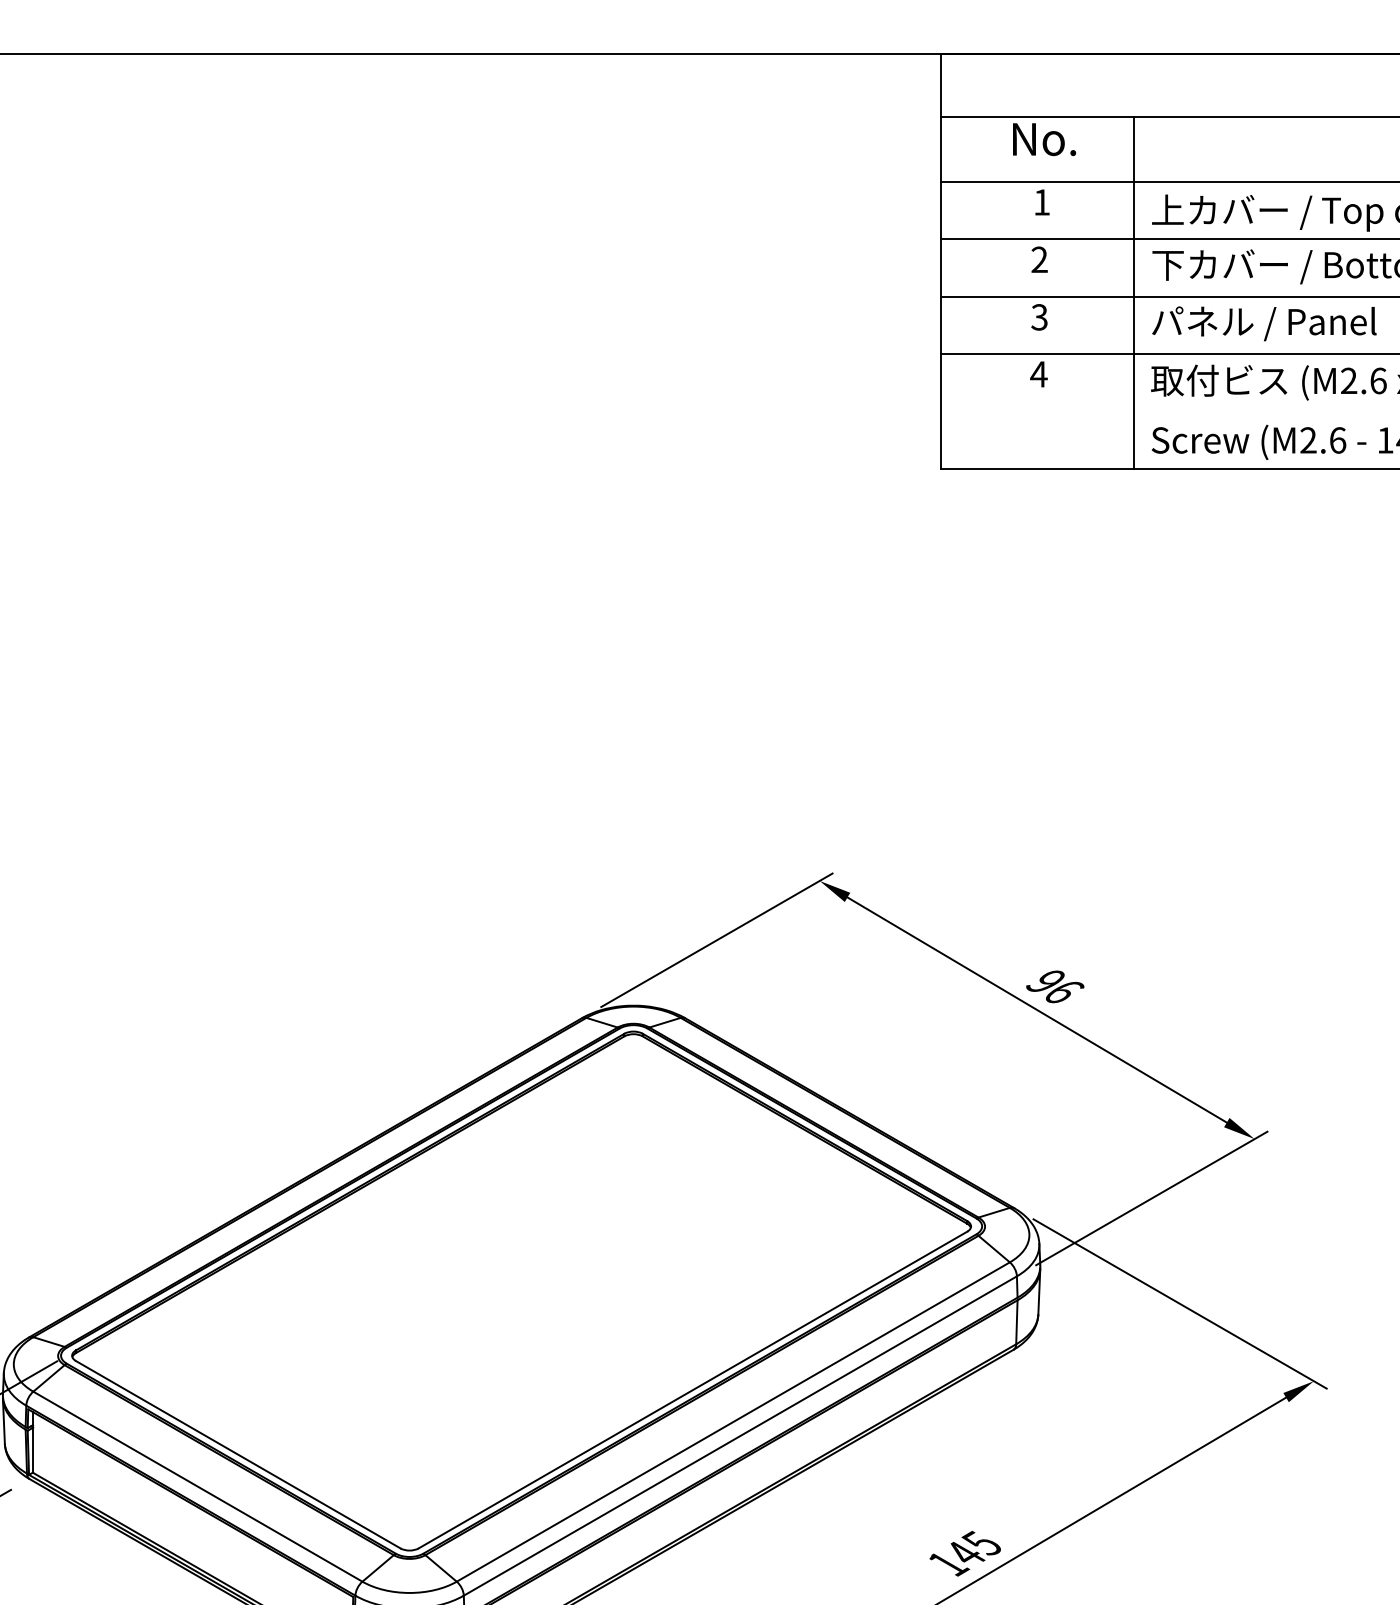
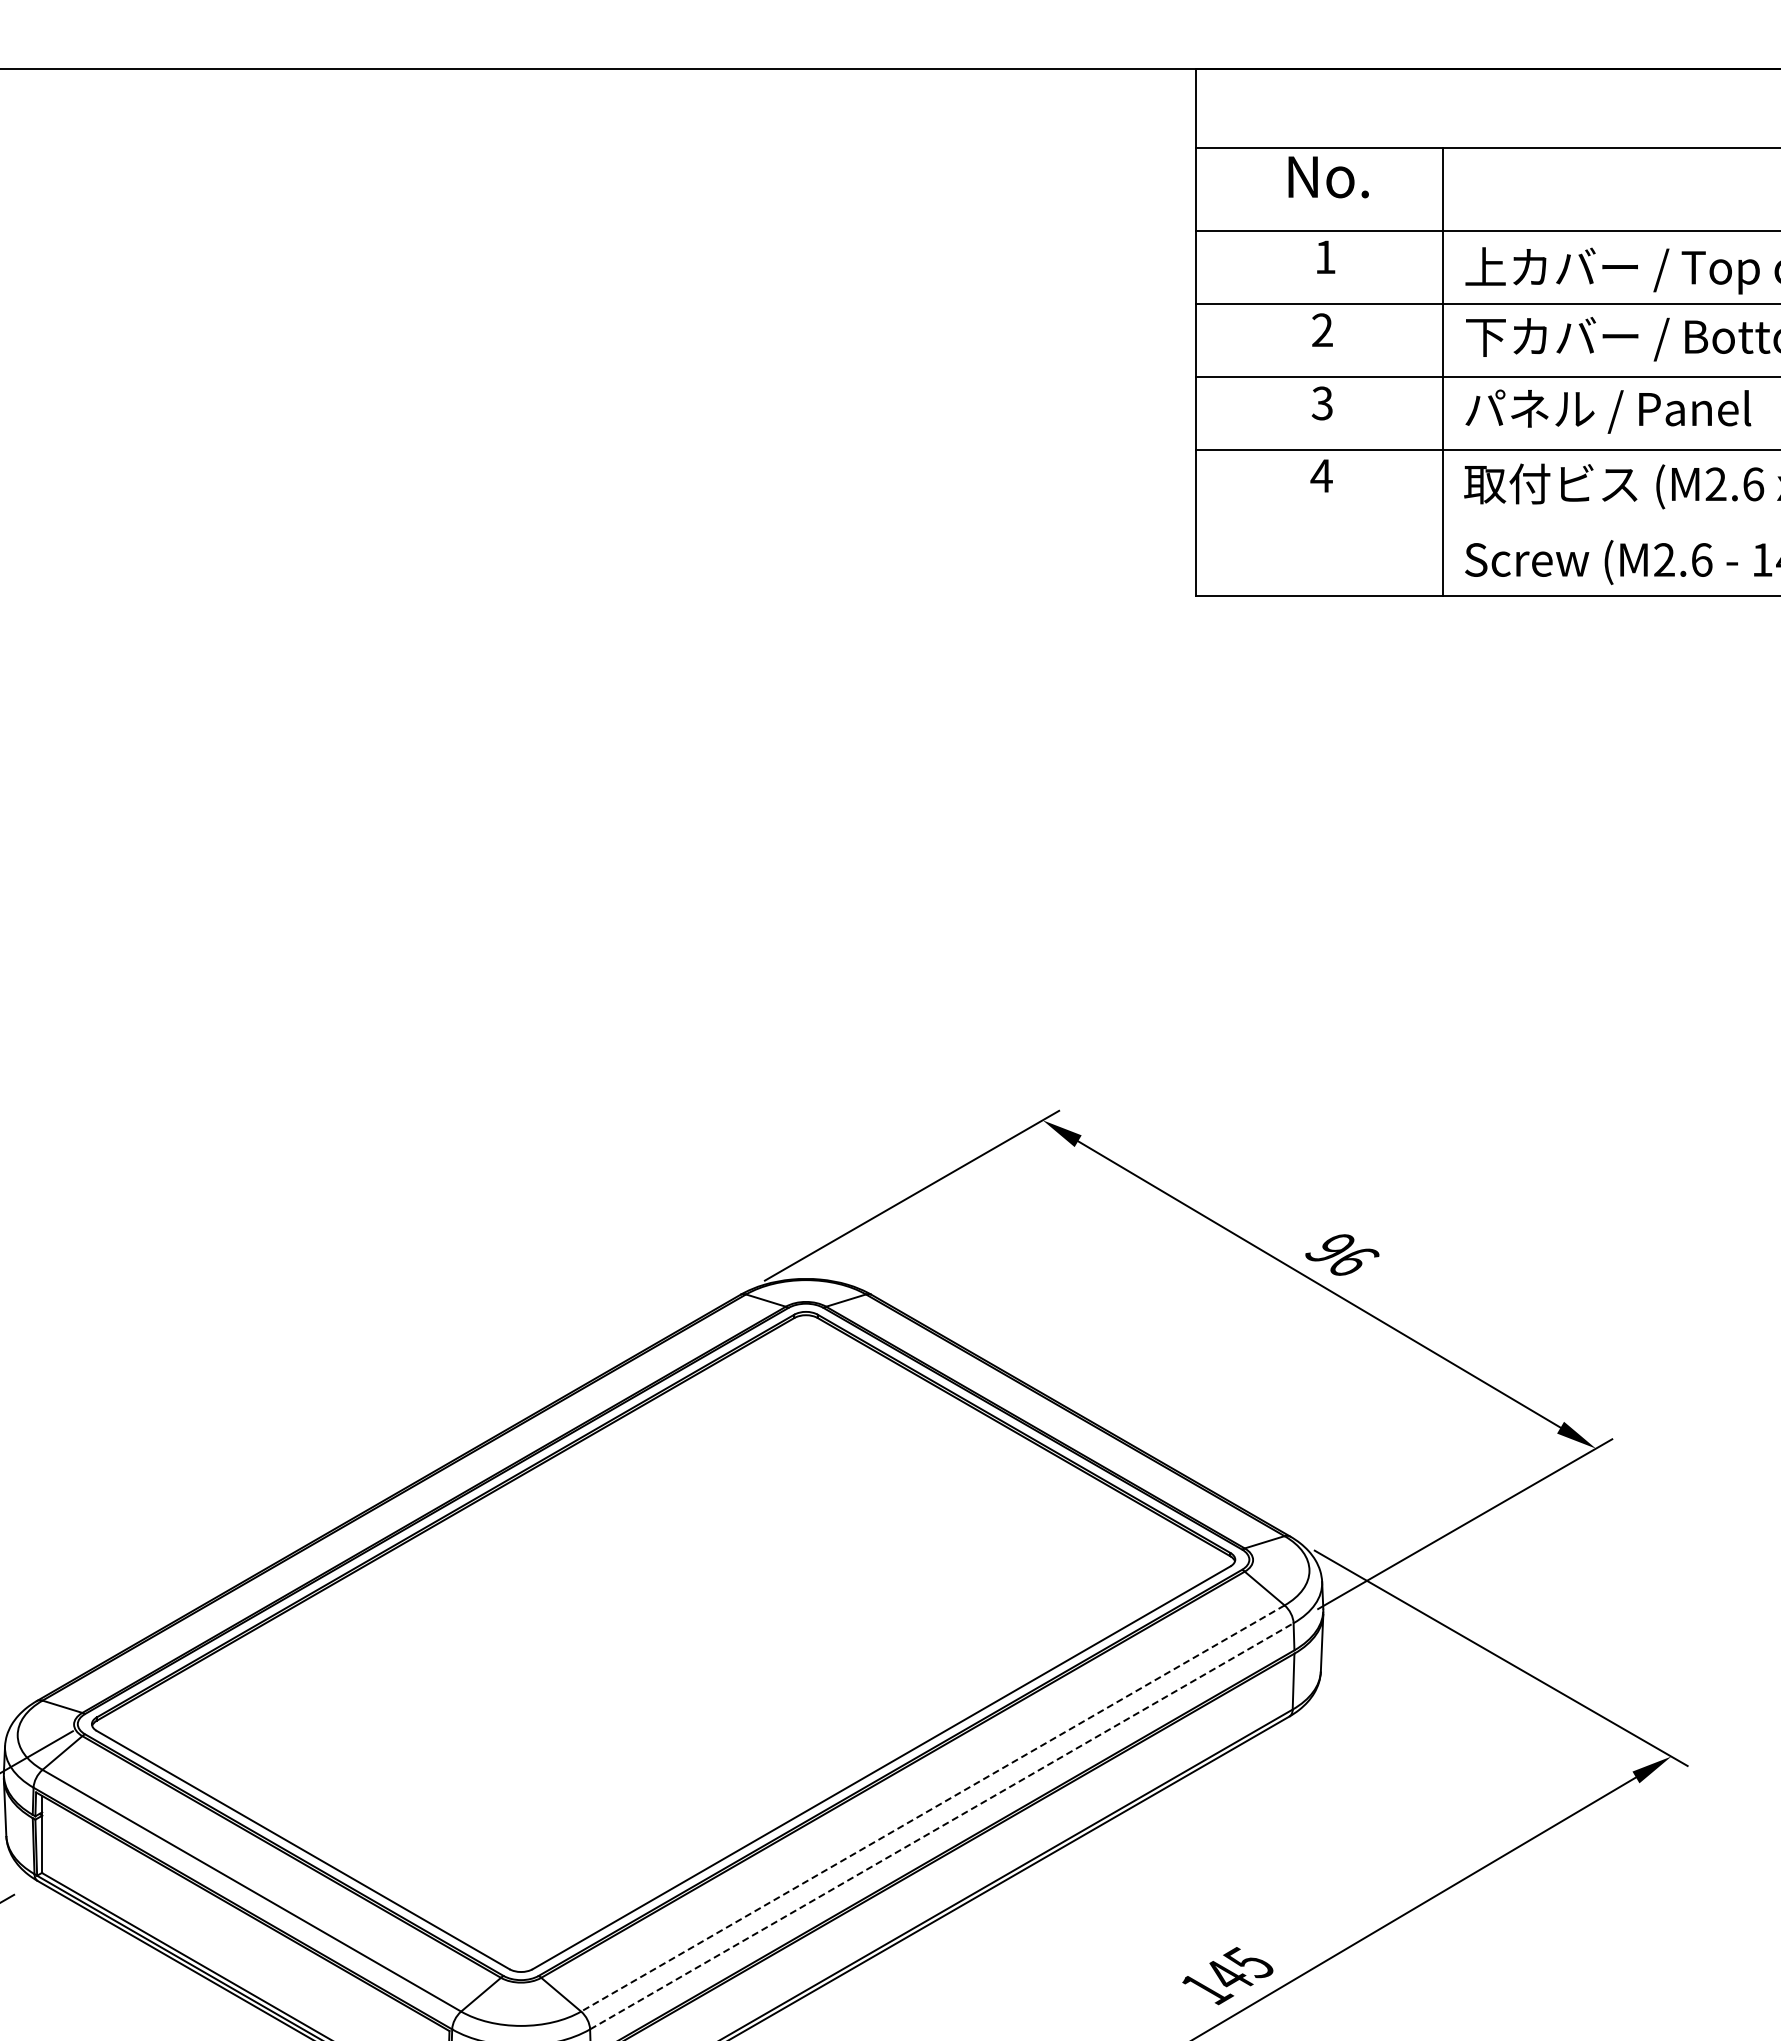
line: (733, 1422) -> (932, 1808), solid -> dashed
line: (740, 1436) -> (942, 1826), solid -> dashed

